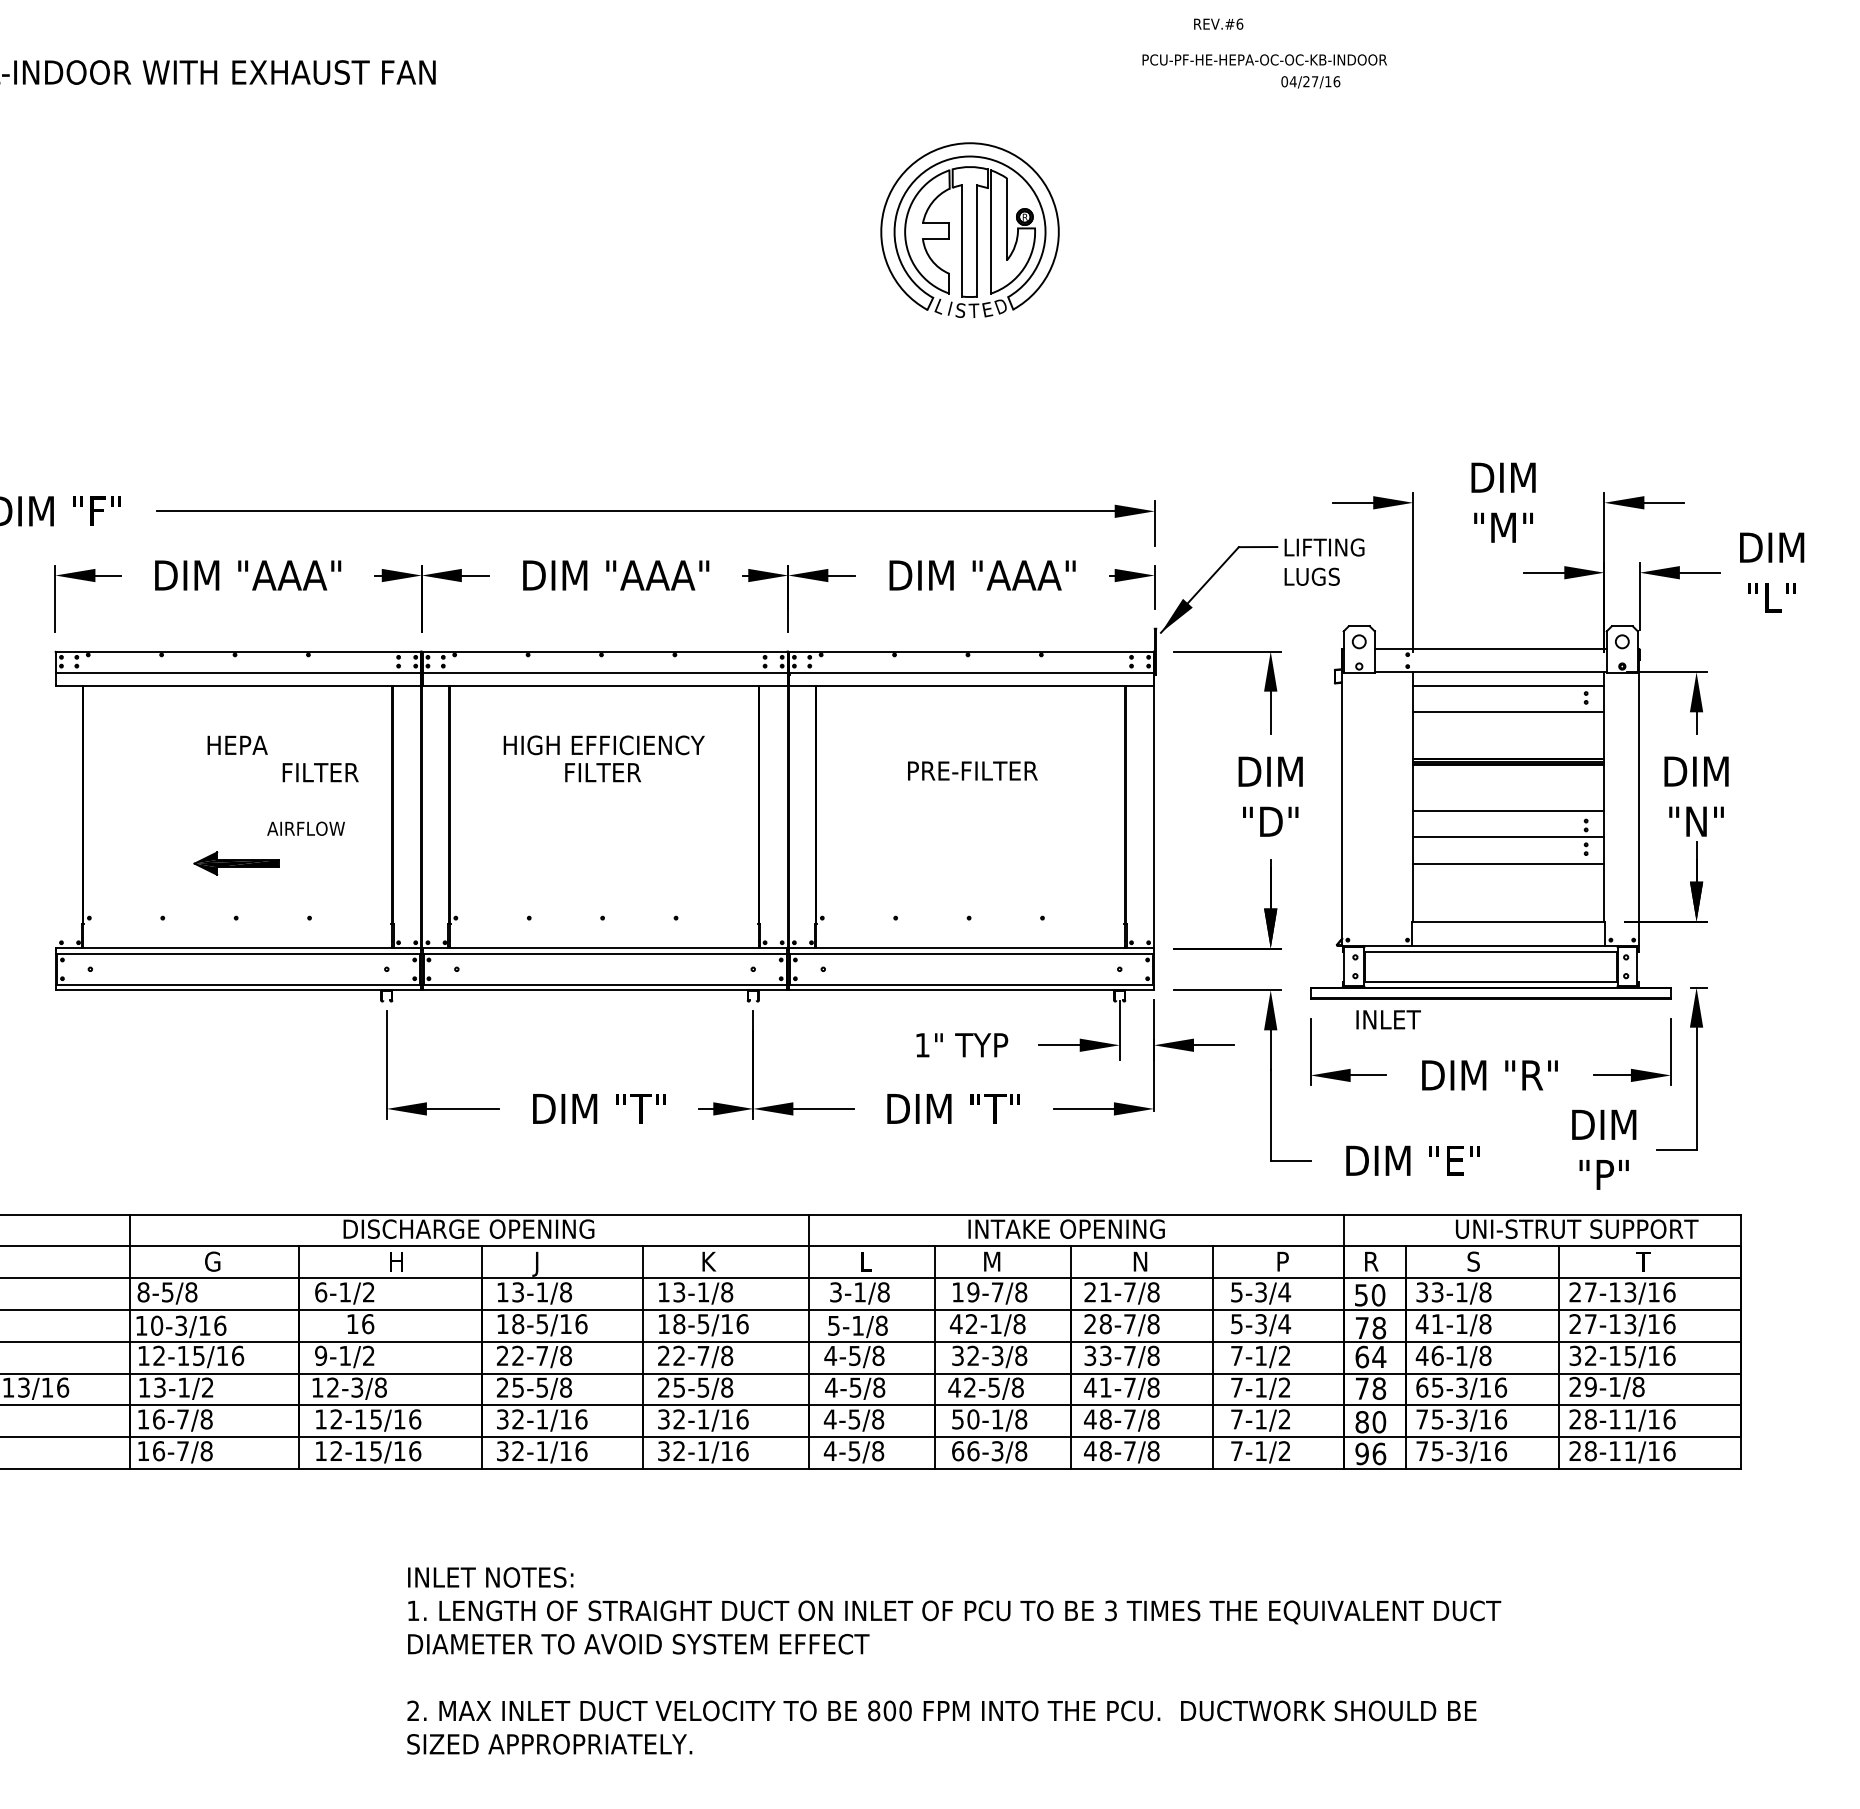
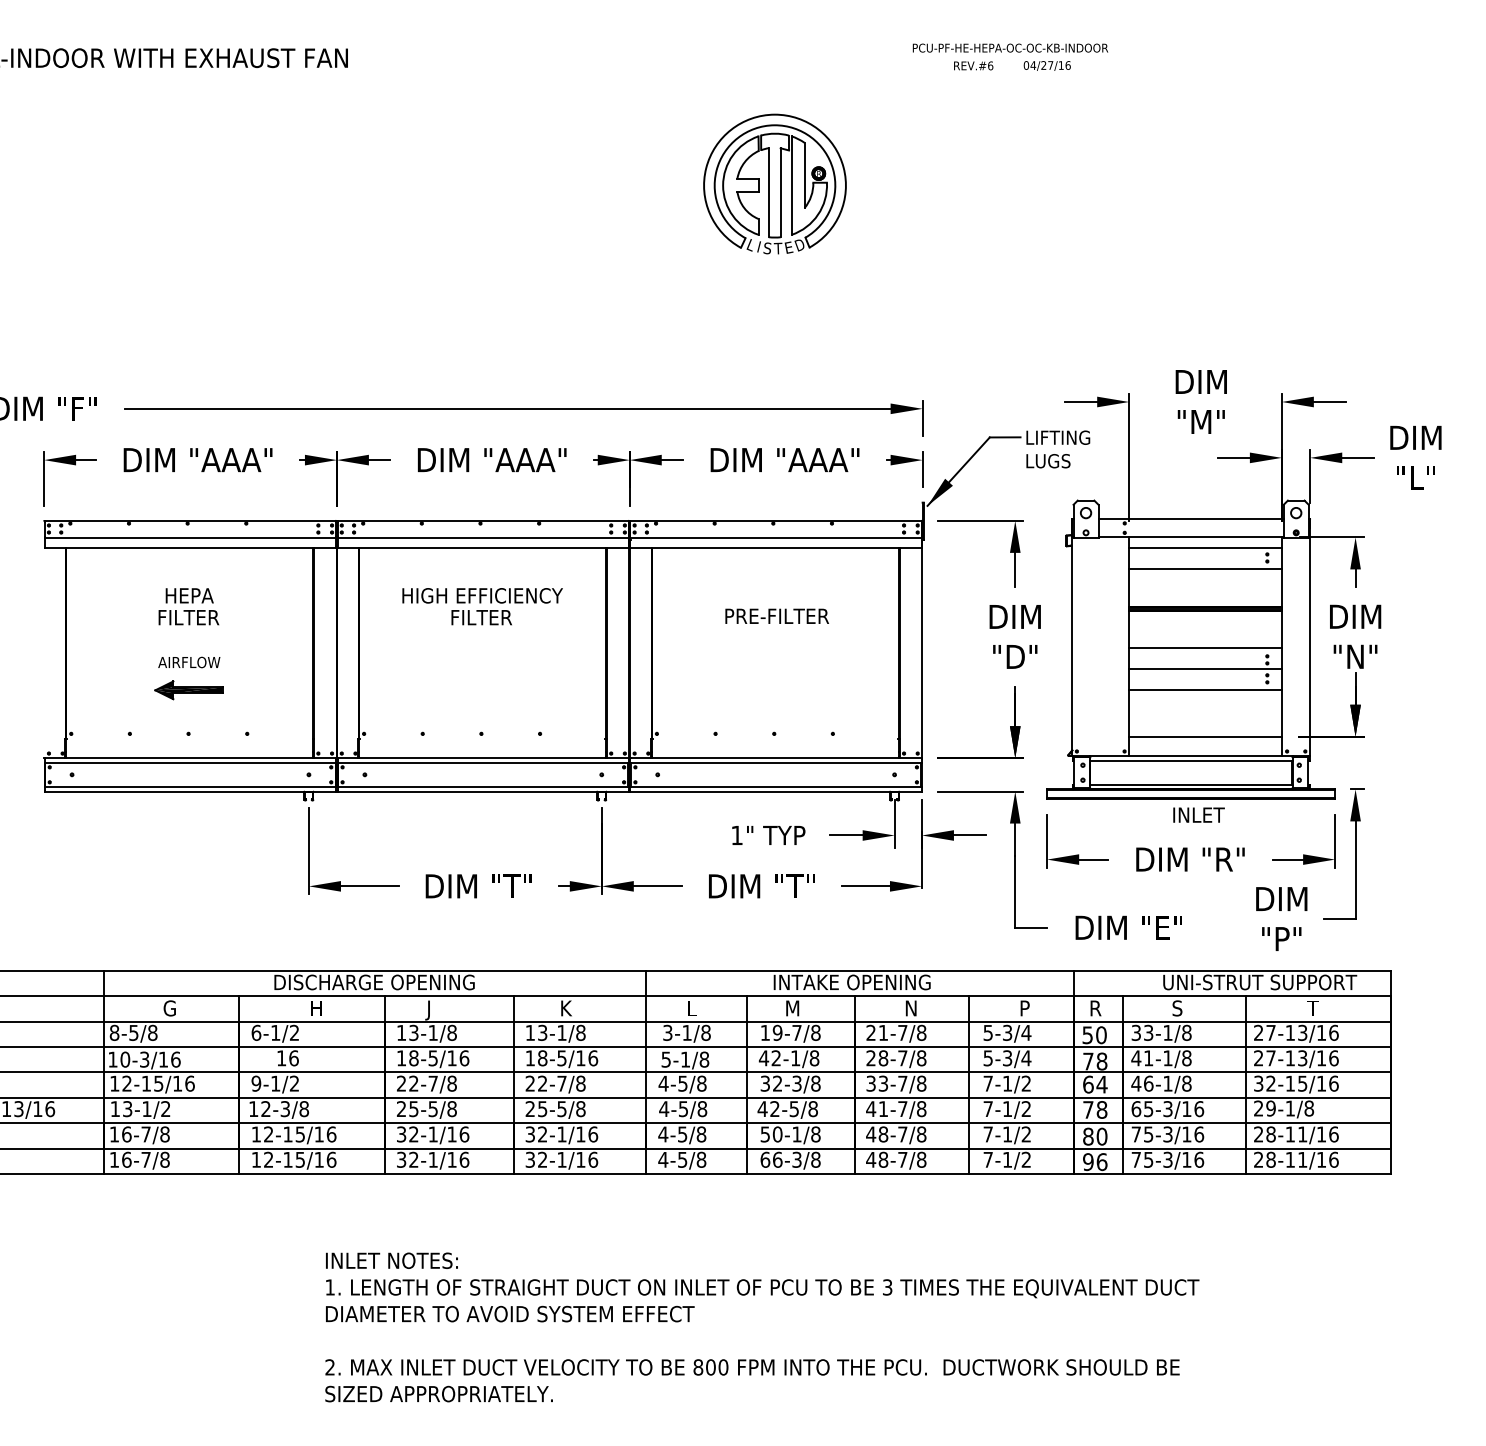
text: (1218, 23) -> (973, 65), moved
text: (320, 772) -> (188, 617), moved
text: (305, 828) -> (188, 662), moved
text: (1388, 1019) -> (1198, 814), moved

